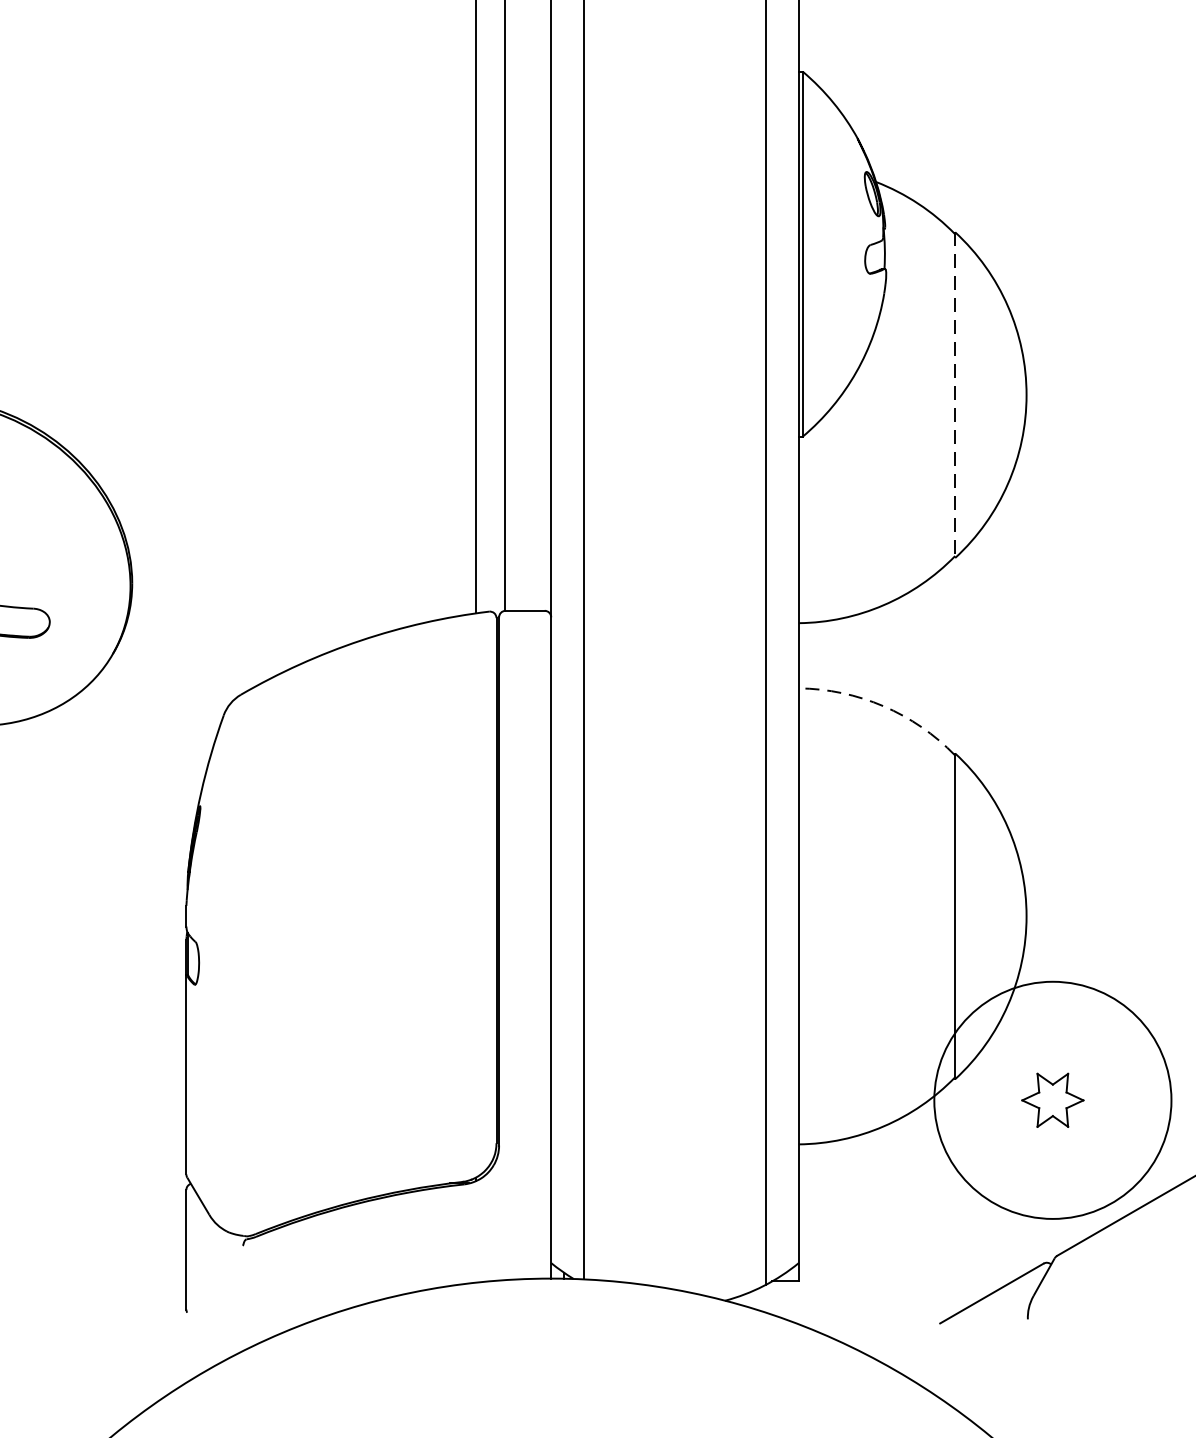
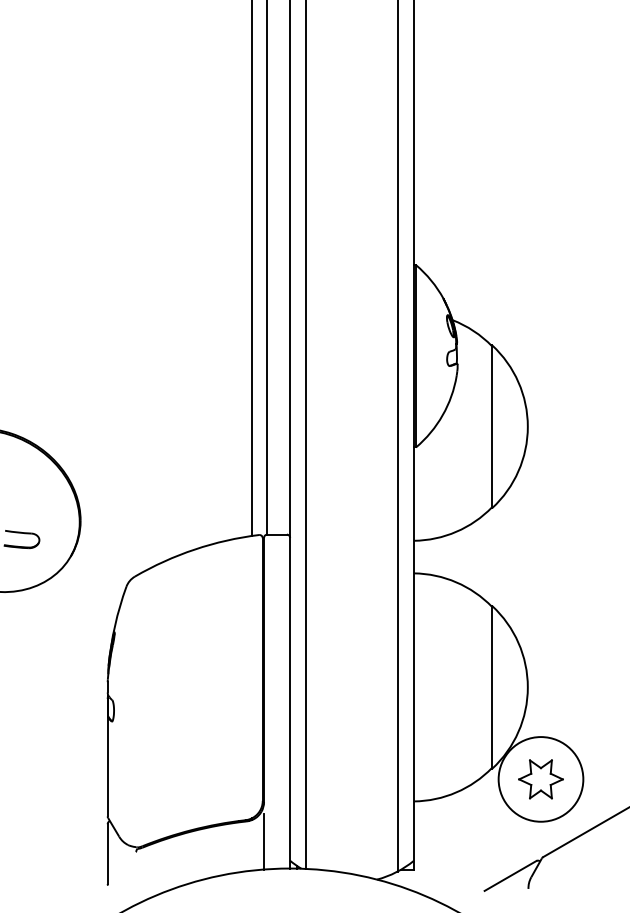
line: (955, 396) -> (492, 427), dashed -> solid
arc: (883, 706) -> (456, 582), dashed -> solid
circle: (1051, 1100) -> (540, 779), size x0.71
part: (1051, 1100) -> (540, 779), size x1.43
line: (499, 1224) -> (264, 841), added

